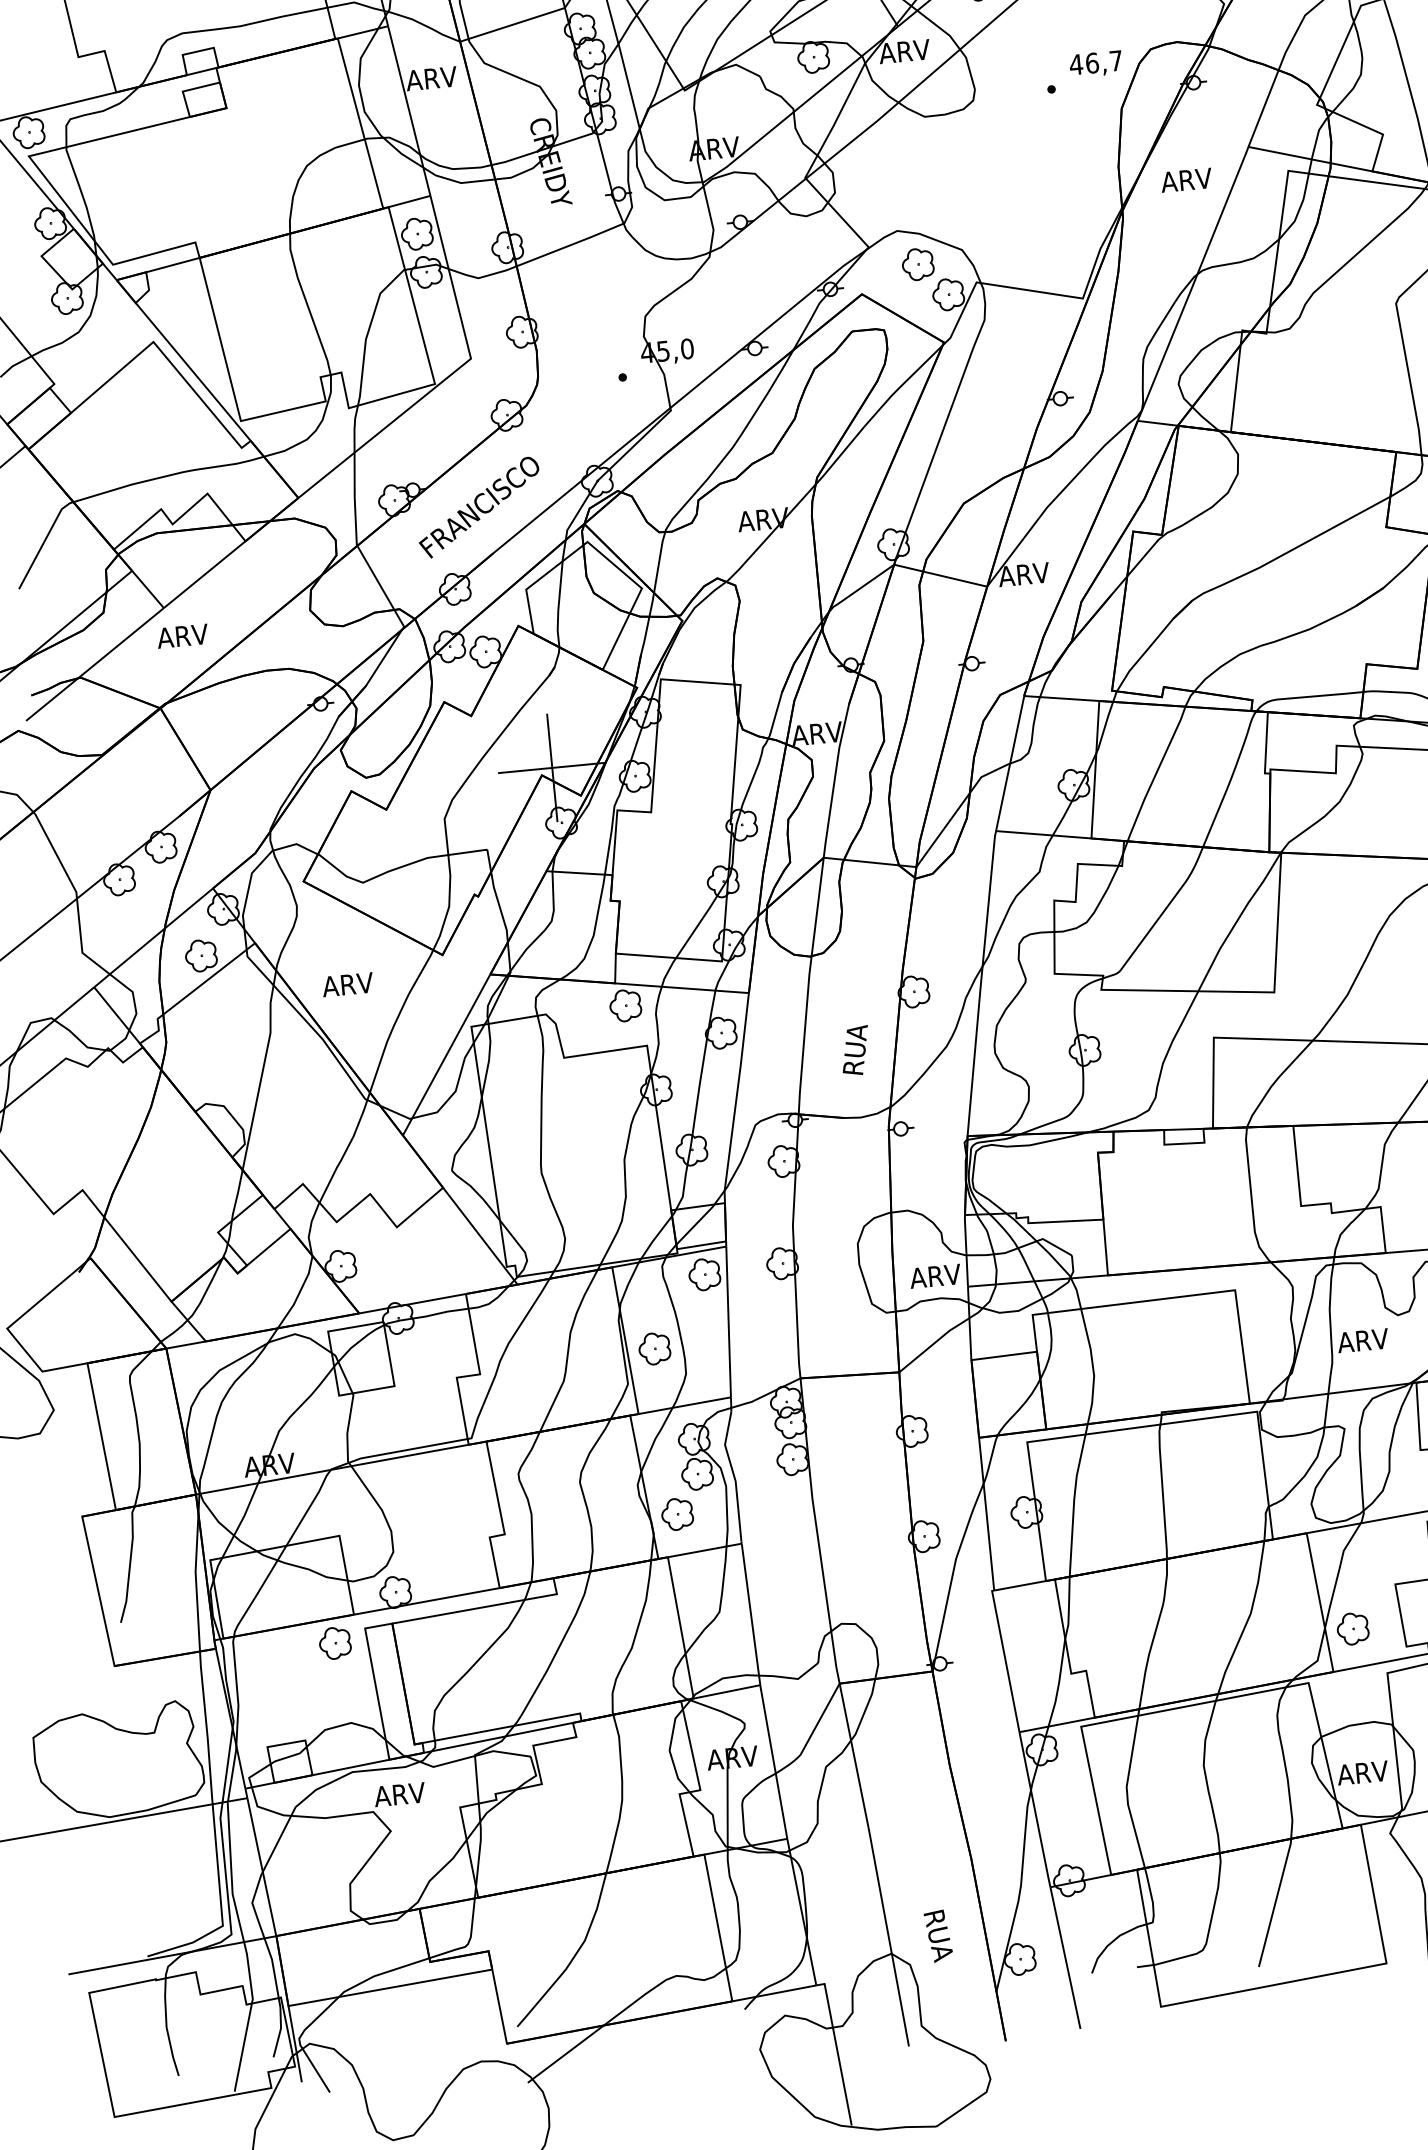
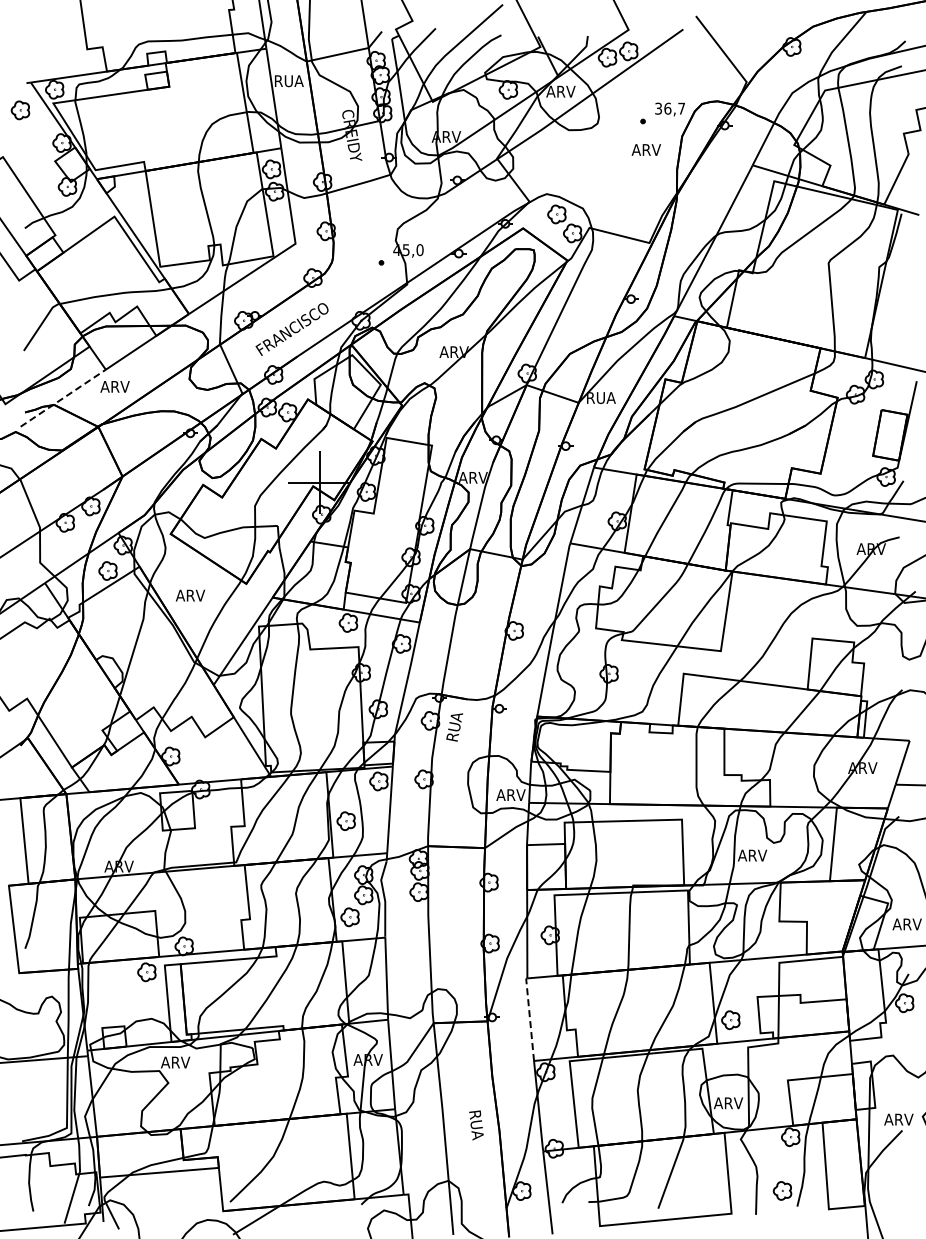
text: (1076, 64) -> (658, 108), 46,7 -> 36,7
text: (431, 79) -> (288, 81), ARV -> RUA
text: (1184, 179) -> (645, 149), moved
text: (1023, 573) -> (600, 397), ARV -> RUA
line: (95, 663) -> (63, 397), solid -> dashed
text: (855, 1050) -> (454, 727), moved
line: (1004, 1659) -> (529, 1018), solid -> dashed
text: (938, 1936) -> (476, 1125), moved

